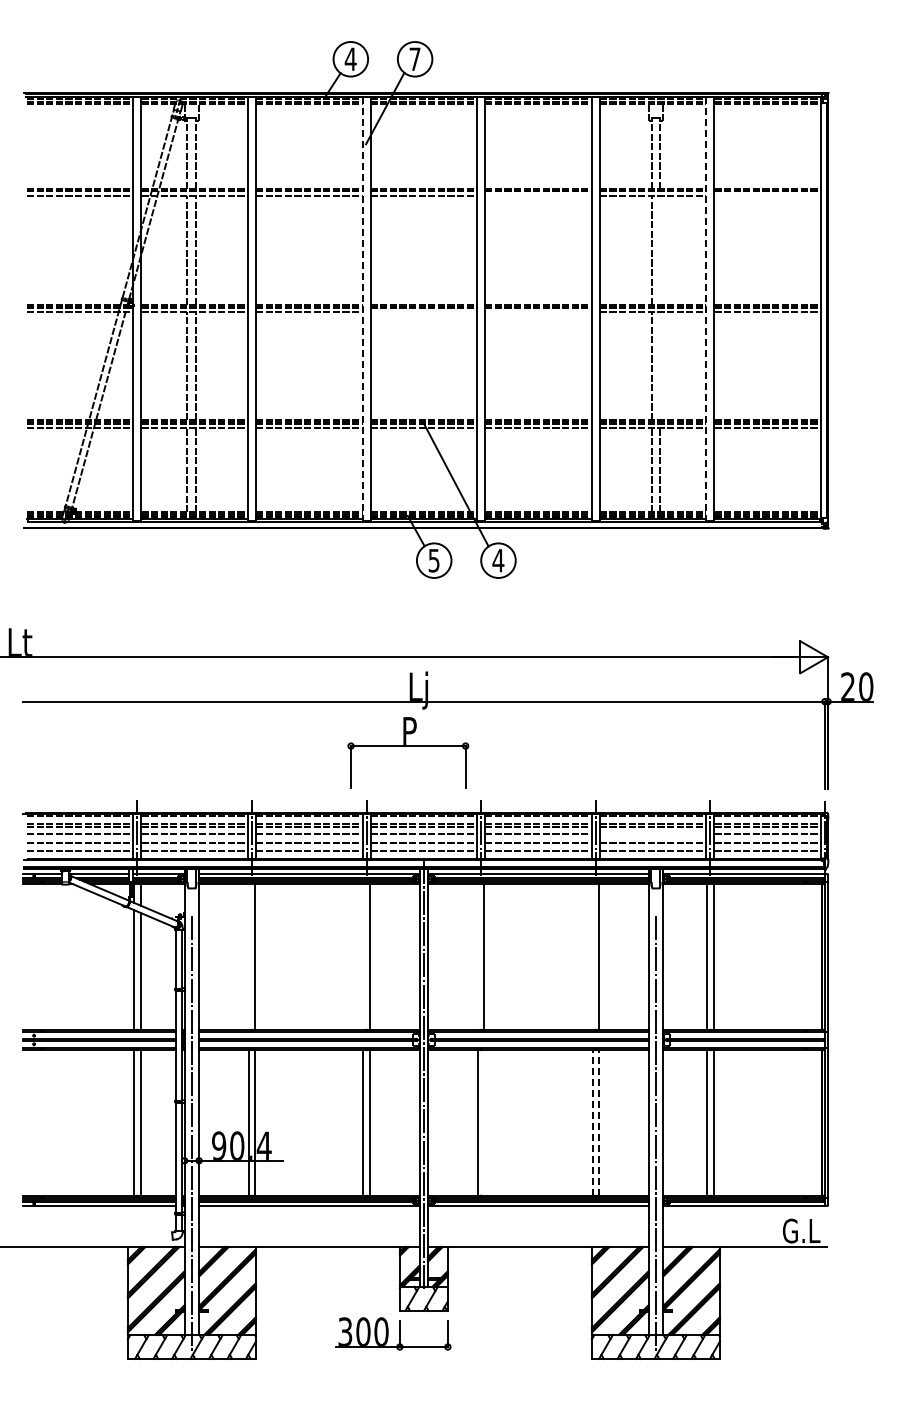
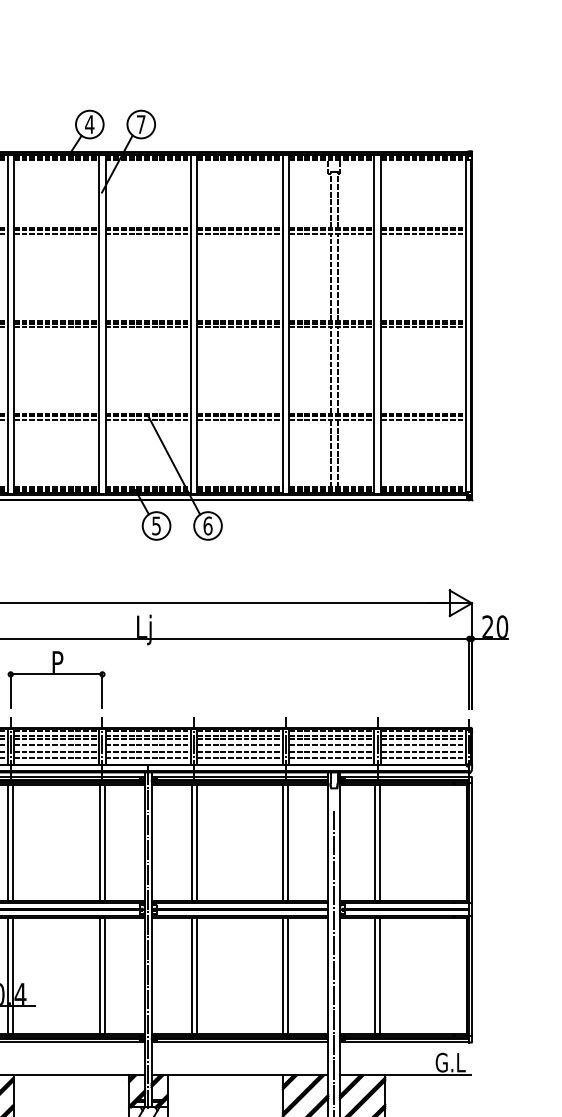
line: (538, 195) -> (240, 233), added
line: (767, 195) -> (423, 233), added
line: (660, 249) -> (337, 276), added
line: (362, 309) -> (99, 324), dashed -> solid
line: (706, 309) -> (374, 324), dashed -> solid
line: (423, 312) -> (148, 327), added
line: (538, 312) -> (240, 327), added
line: (660, 366) -> (337, 370), added
text: (498, 560) -> (208, 525), 4 -> 6
part: (408, 752) -> (56, 679), moved
line: (652, 834) -> (331, 745), added
line: (248, 956) -> (7, 842), added
line: (363, 956) -> (99, 842), added
line: (477, 956) -> (191, 842), added
line: (592, 956) -> (283, 842), added
line: (484, 1122) -> (196, 975), added
line: (592, 1122) -> (283, 975), dashed -> solid
line: (598, 1122) -> (288, 975), dashed -> solid

